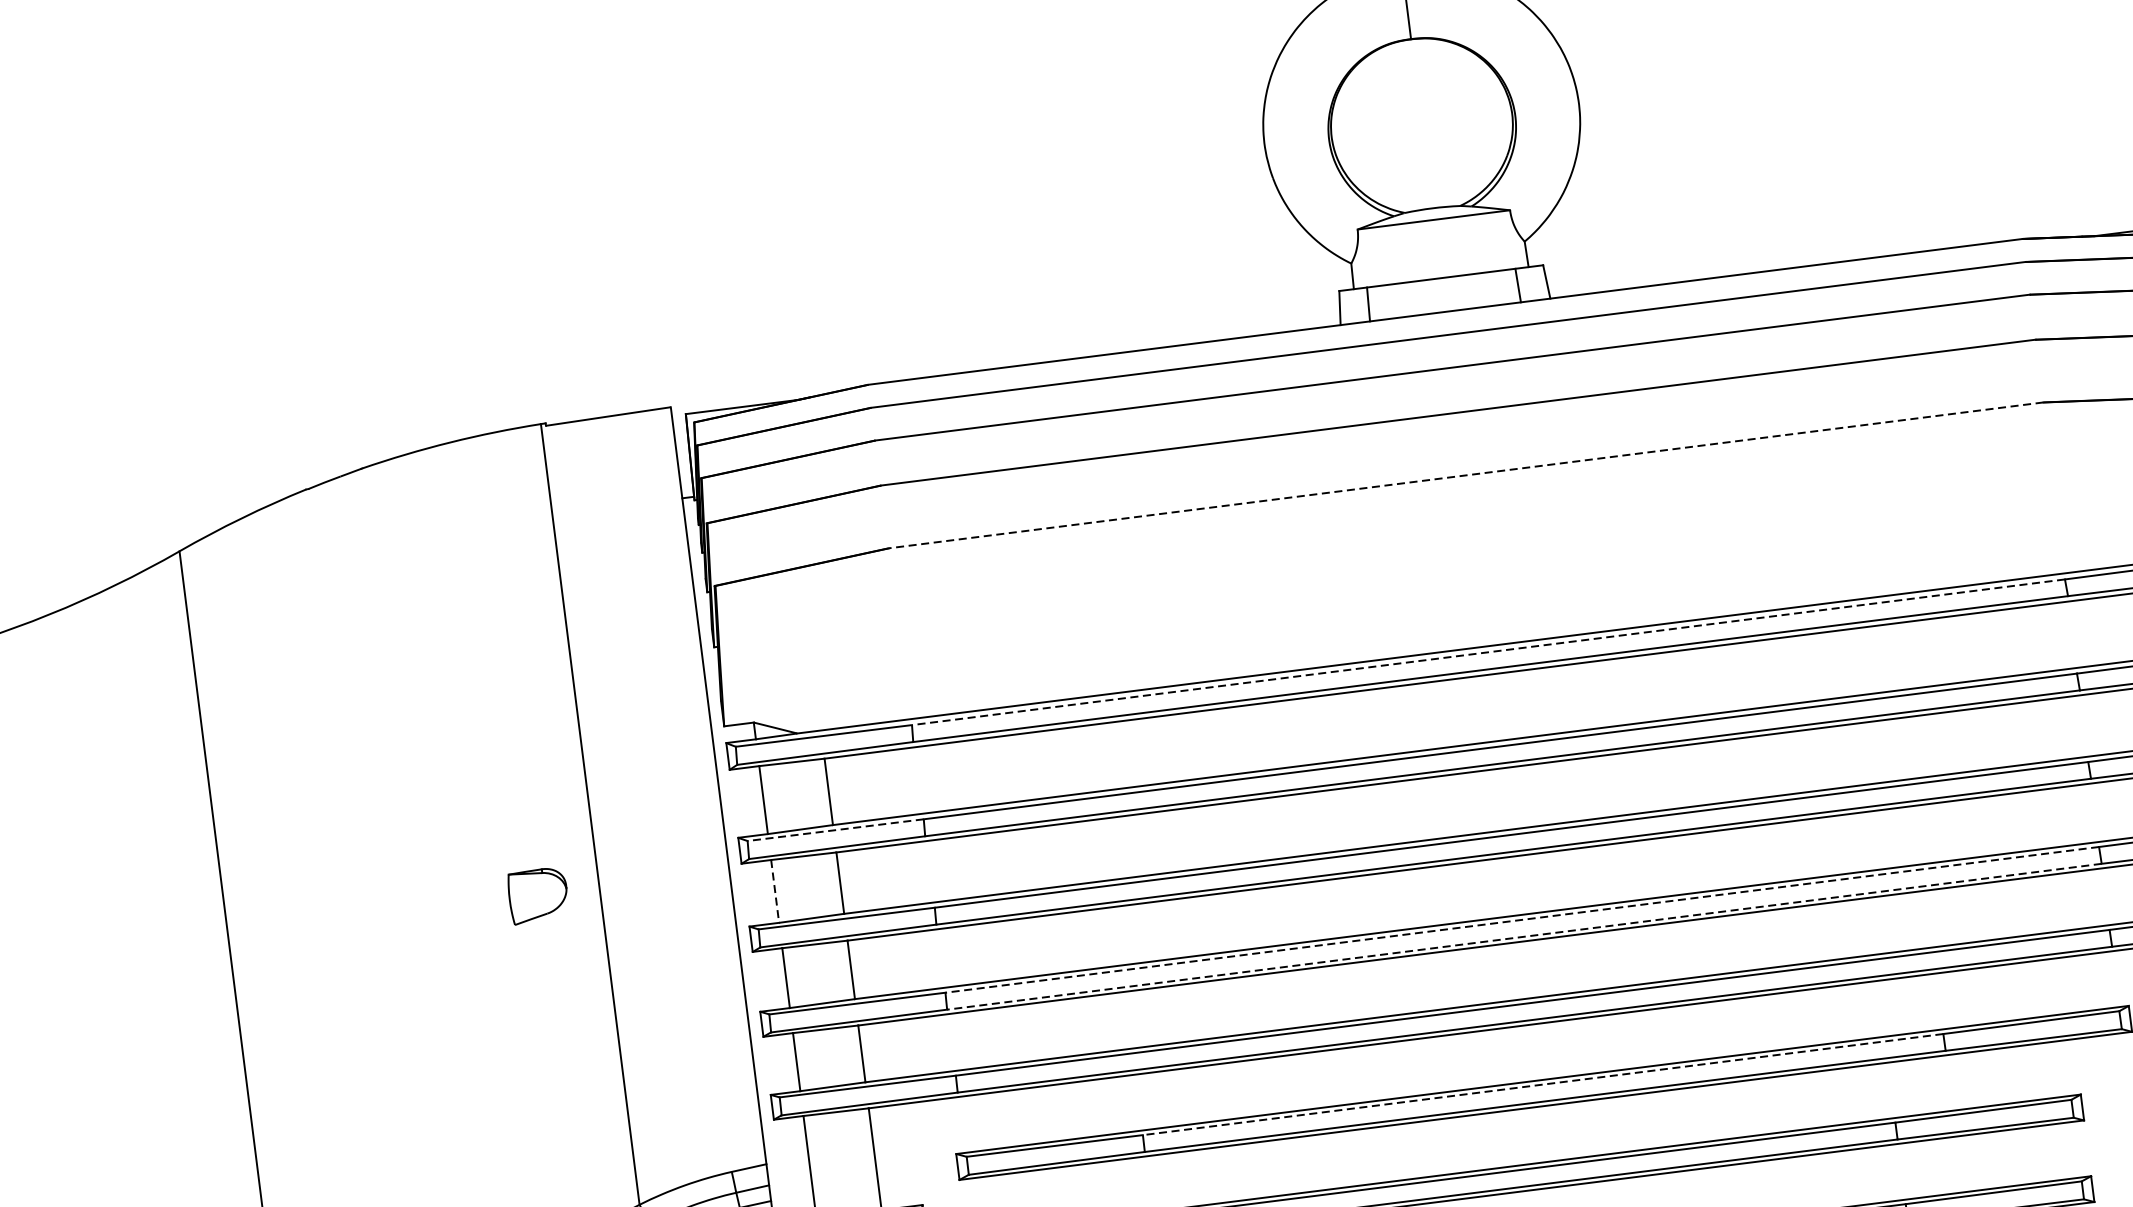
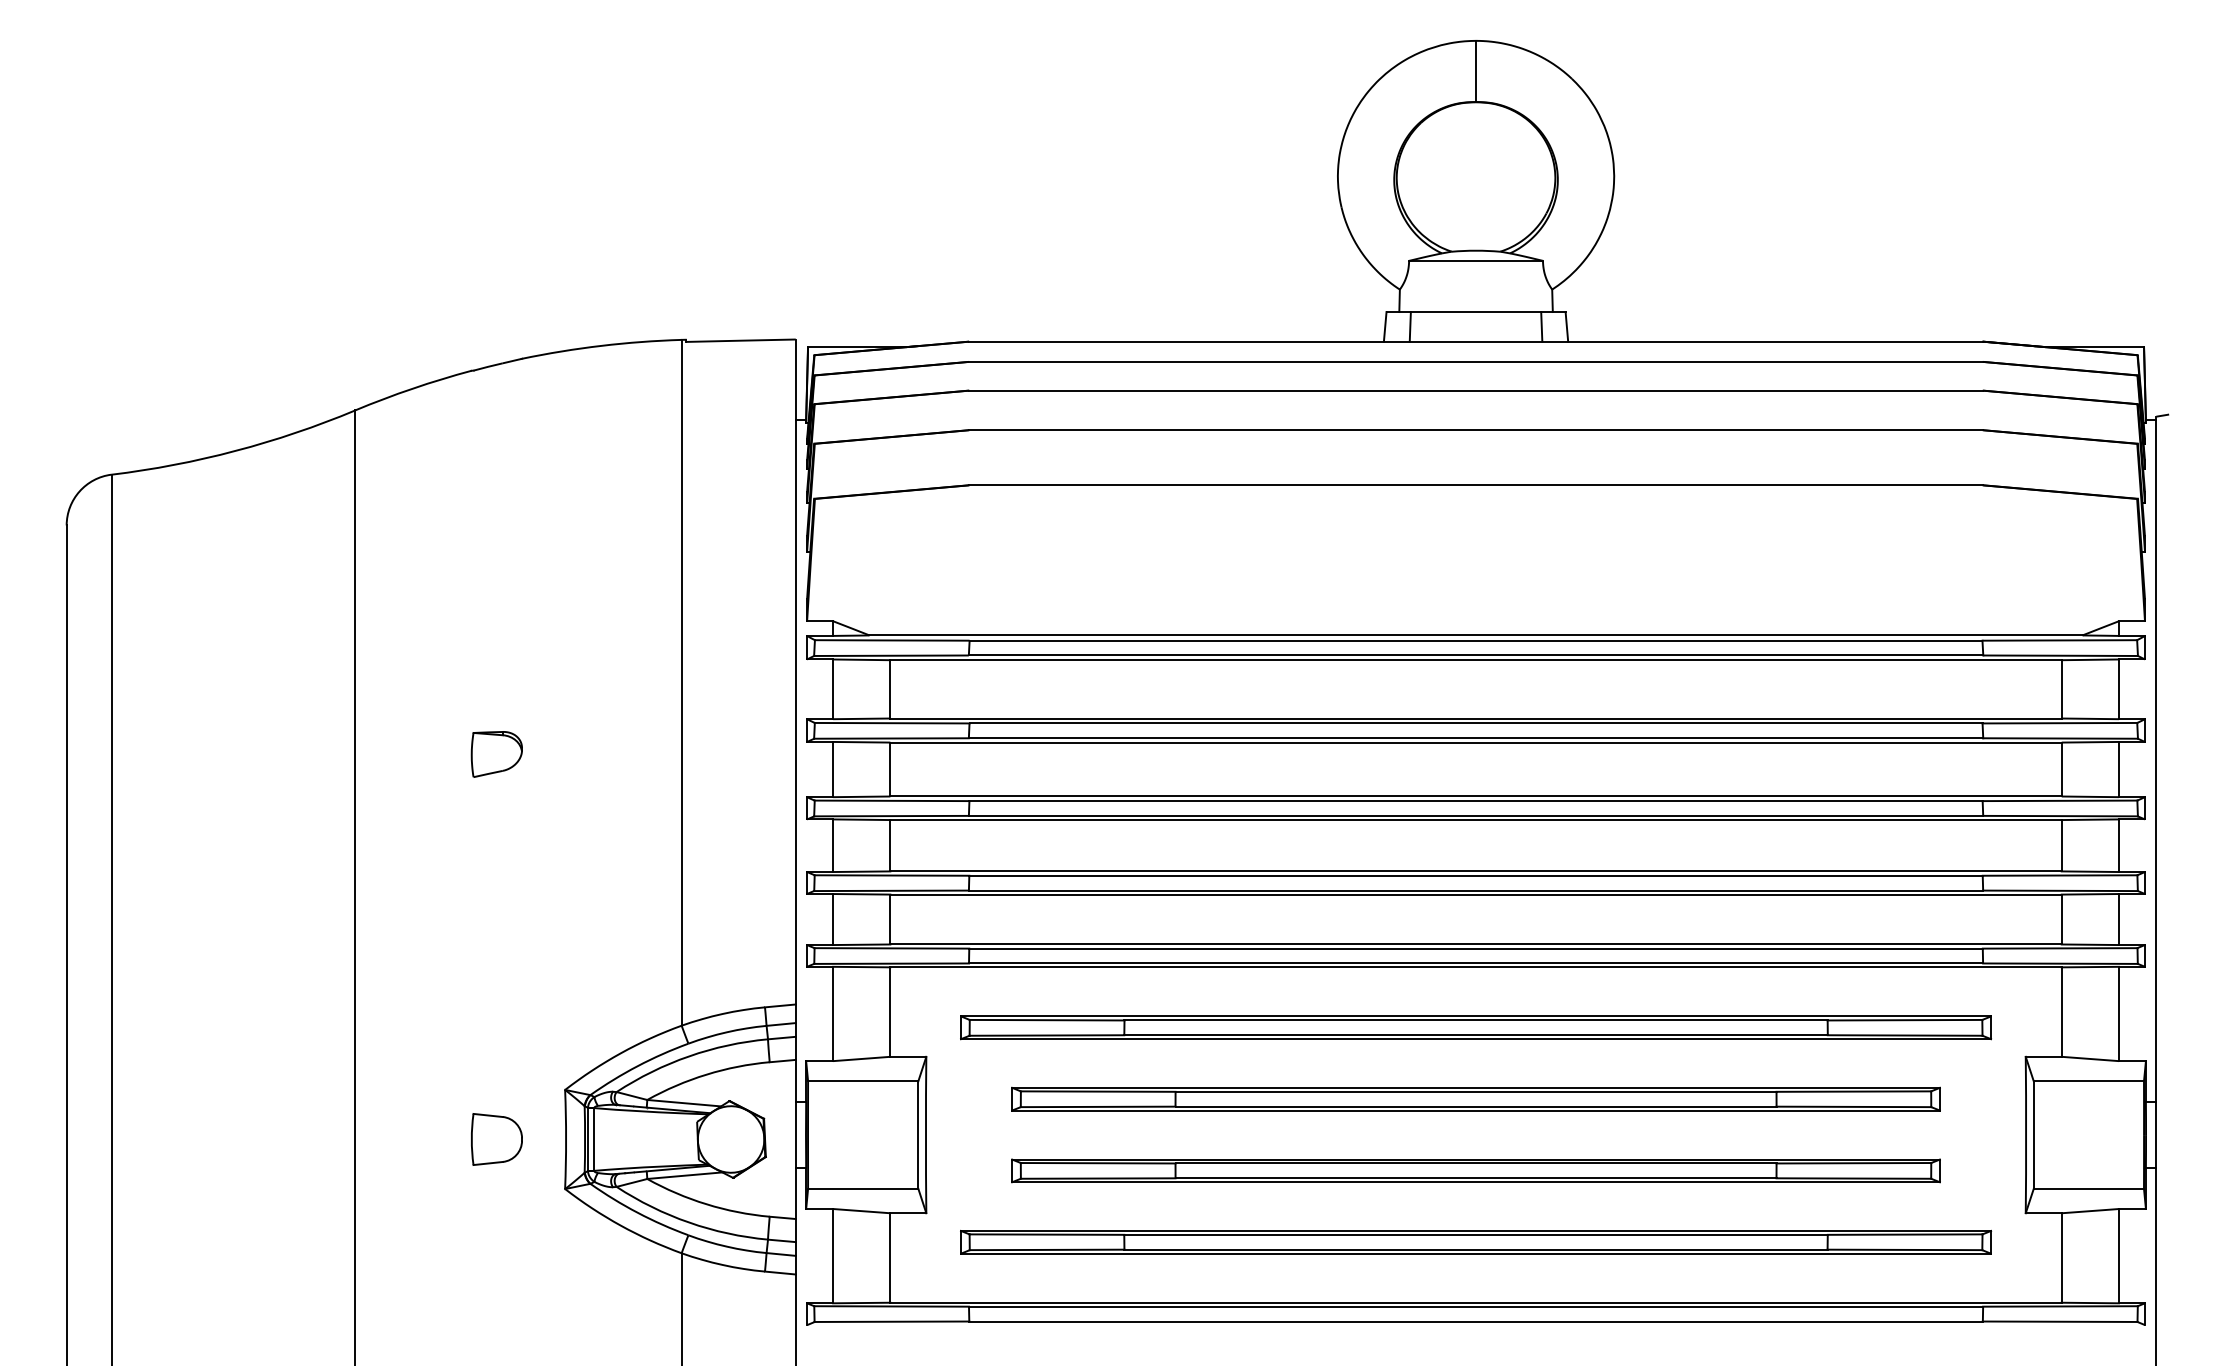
line: (1465, 475) -> (1475, 485), dashed -> solid
line: (1487, 652) -> (1475, 640), dashed -> solid
line: (834, 830) -> (891, 723), dashed -> solid
line: (775, 891) -> (833, 769), dashed -> solid
part: (537, 895) -> (496, 754), moved
line: (1522, 919) -> (1476, 875), dashed -> solid
line: (1523, 936) -> (1475, 890), dashed -> solid
line: (1543, 1084) -> (1476, 1020), dashed -> solid

